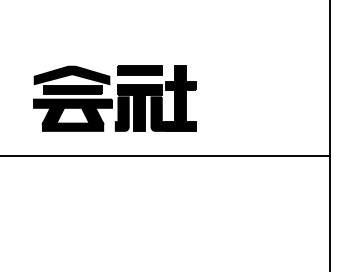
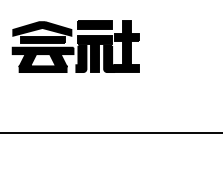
part: (114, 98) -> (75, 46), moved

